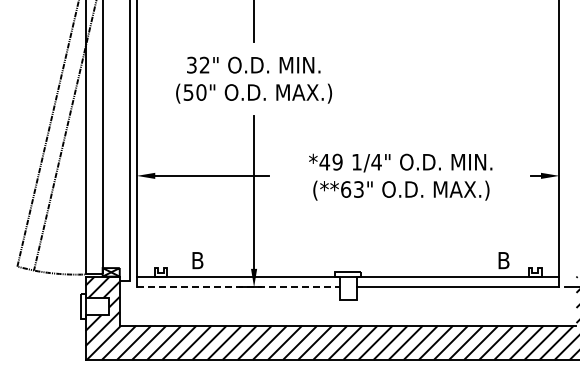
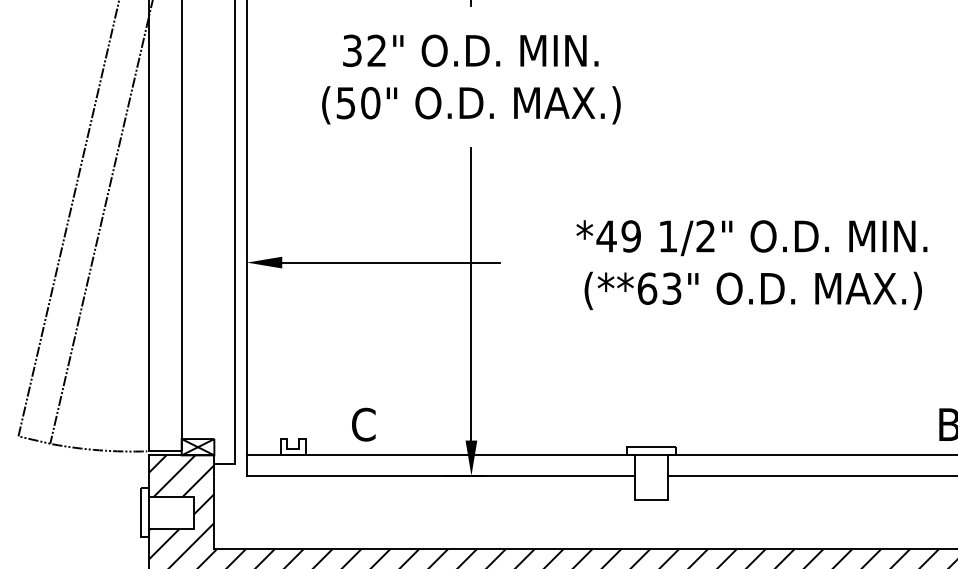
text: (376, 161) -> (705, 235), 1/4" -> 1/2"
text: (197, 260) -> (363, 424), B -> C
line: (238, 287) -> (441, 476), dashed -> solid

